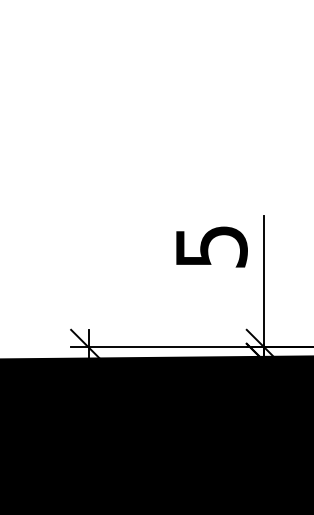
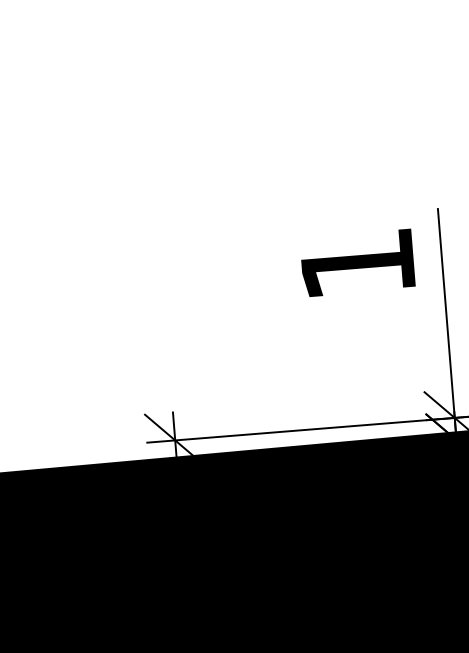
text: (211, 246) -> (357, 264), 5 -> 1

